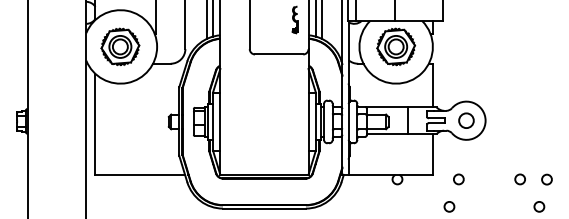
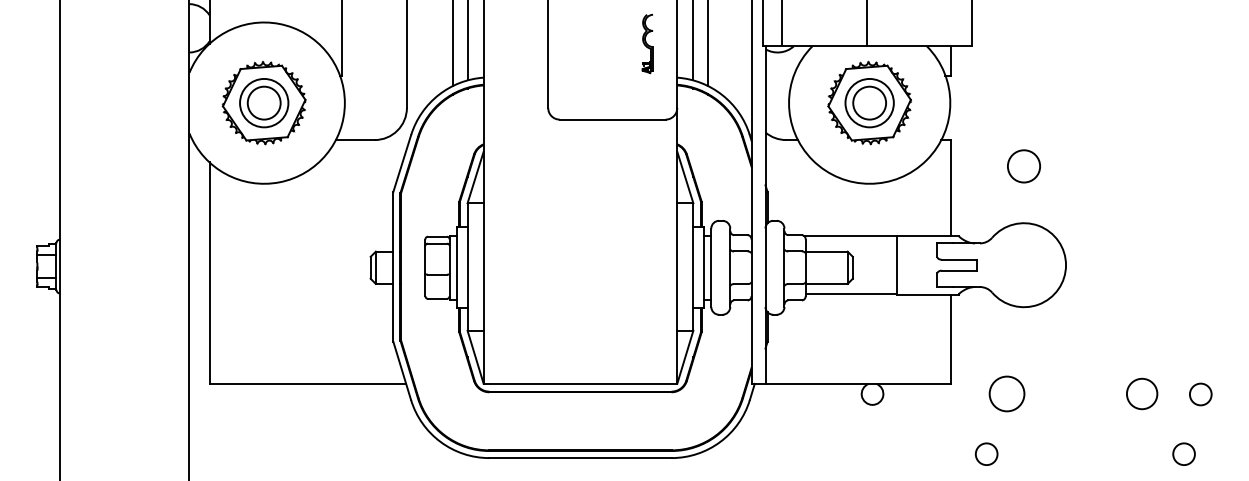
circle: (466, 120) -> (1024, 165), moved
circle: (458, 179) -> (1006, 394), size x1.6
circle: (519, 179) -> (1140, 394), size x1.4

